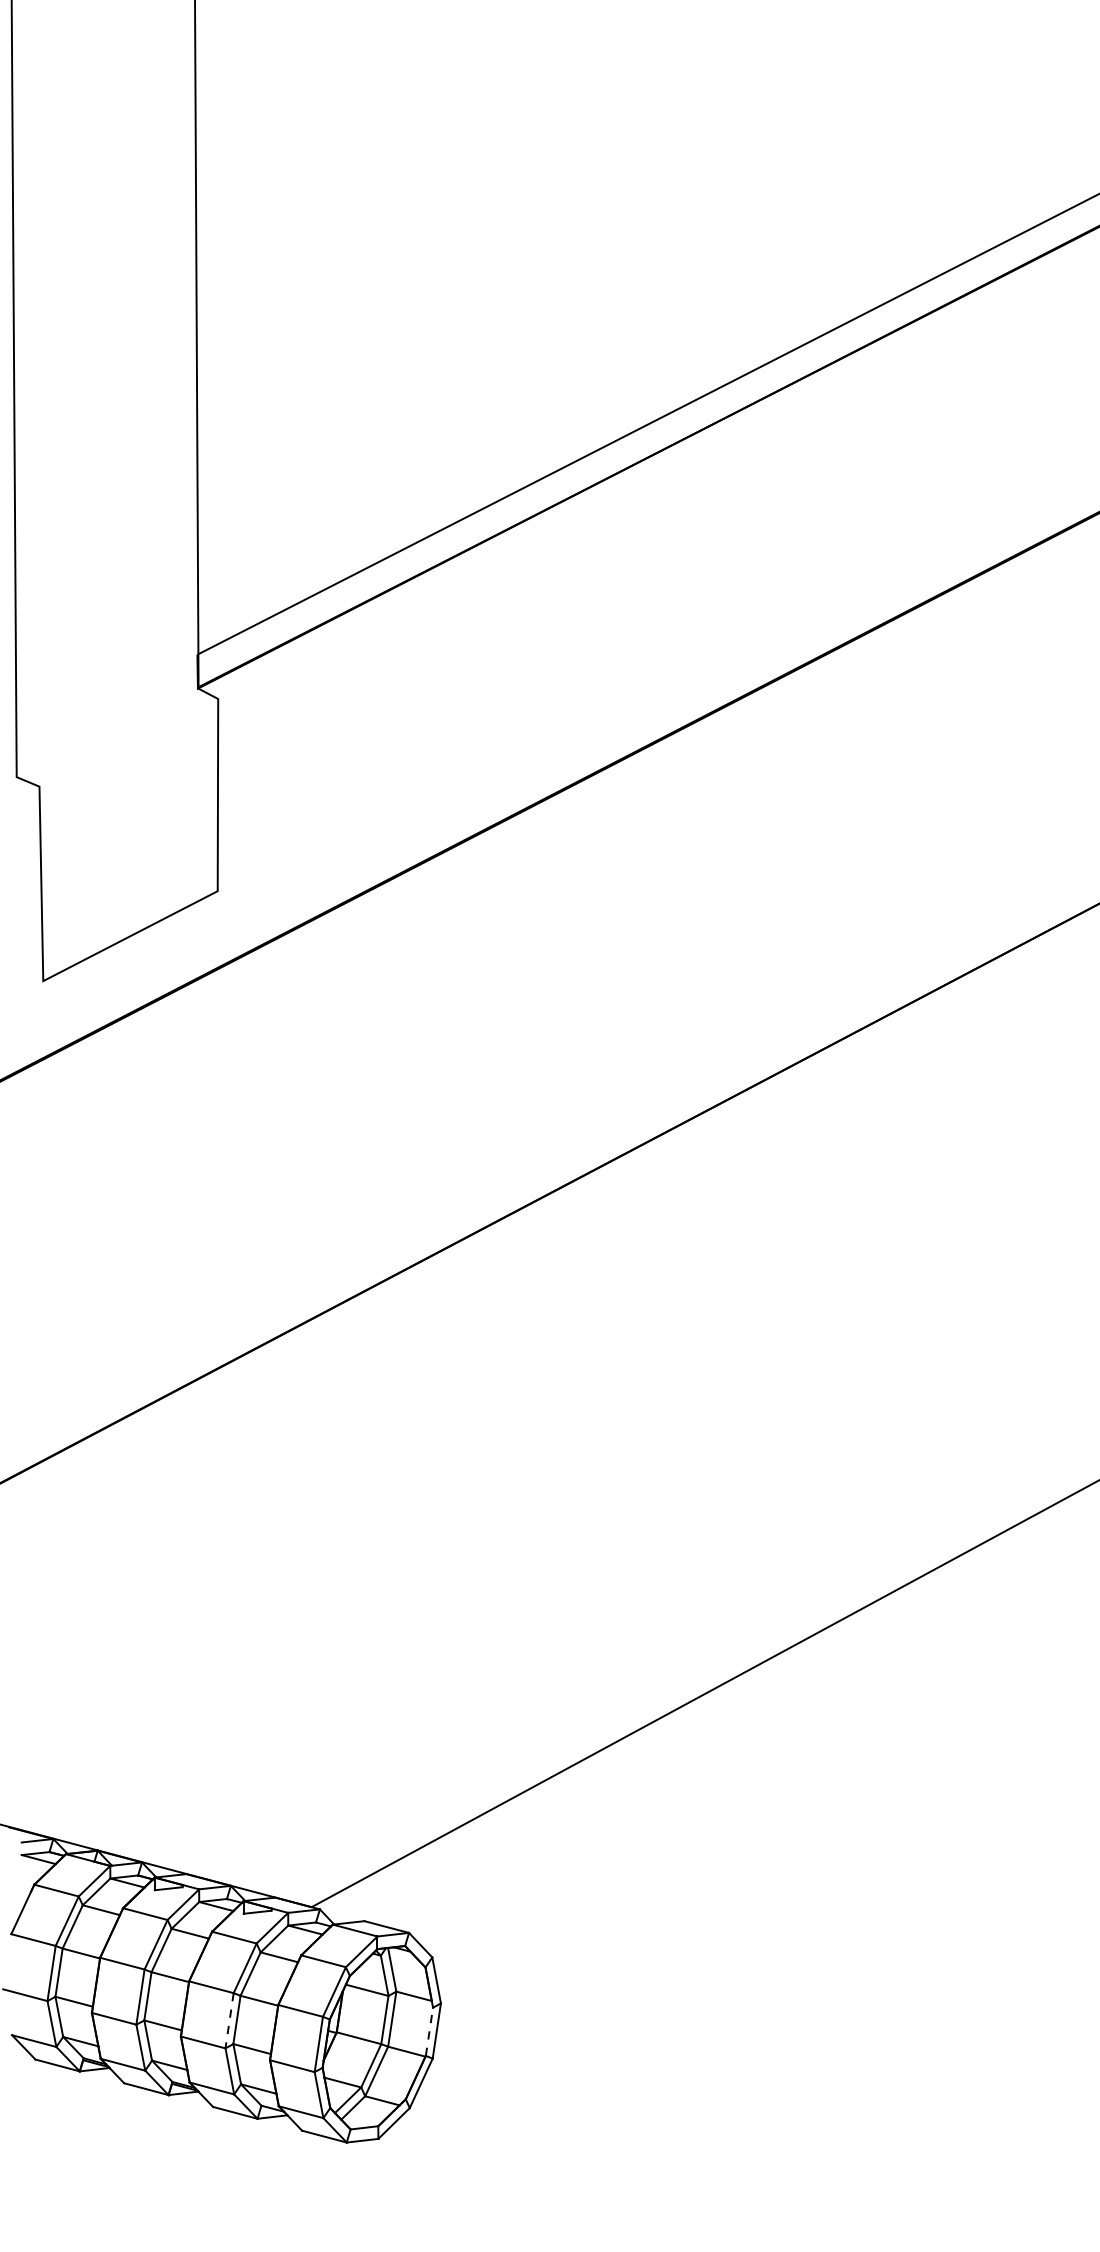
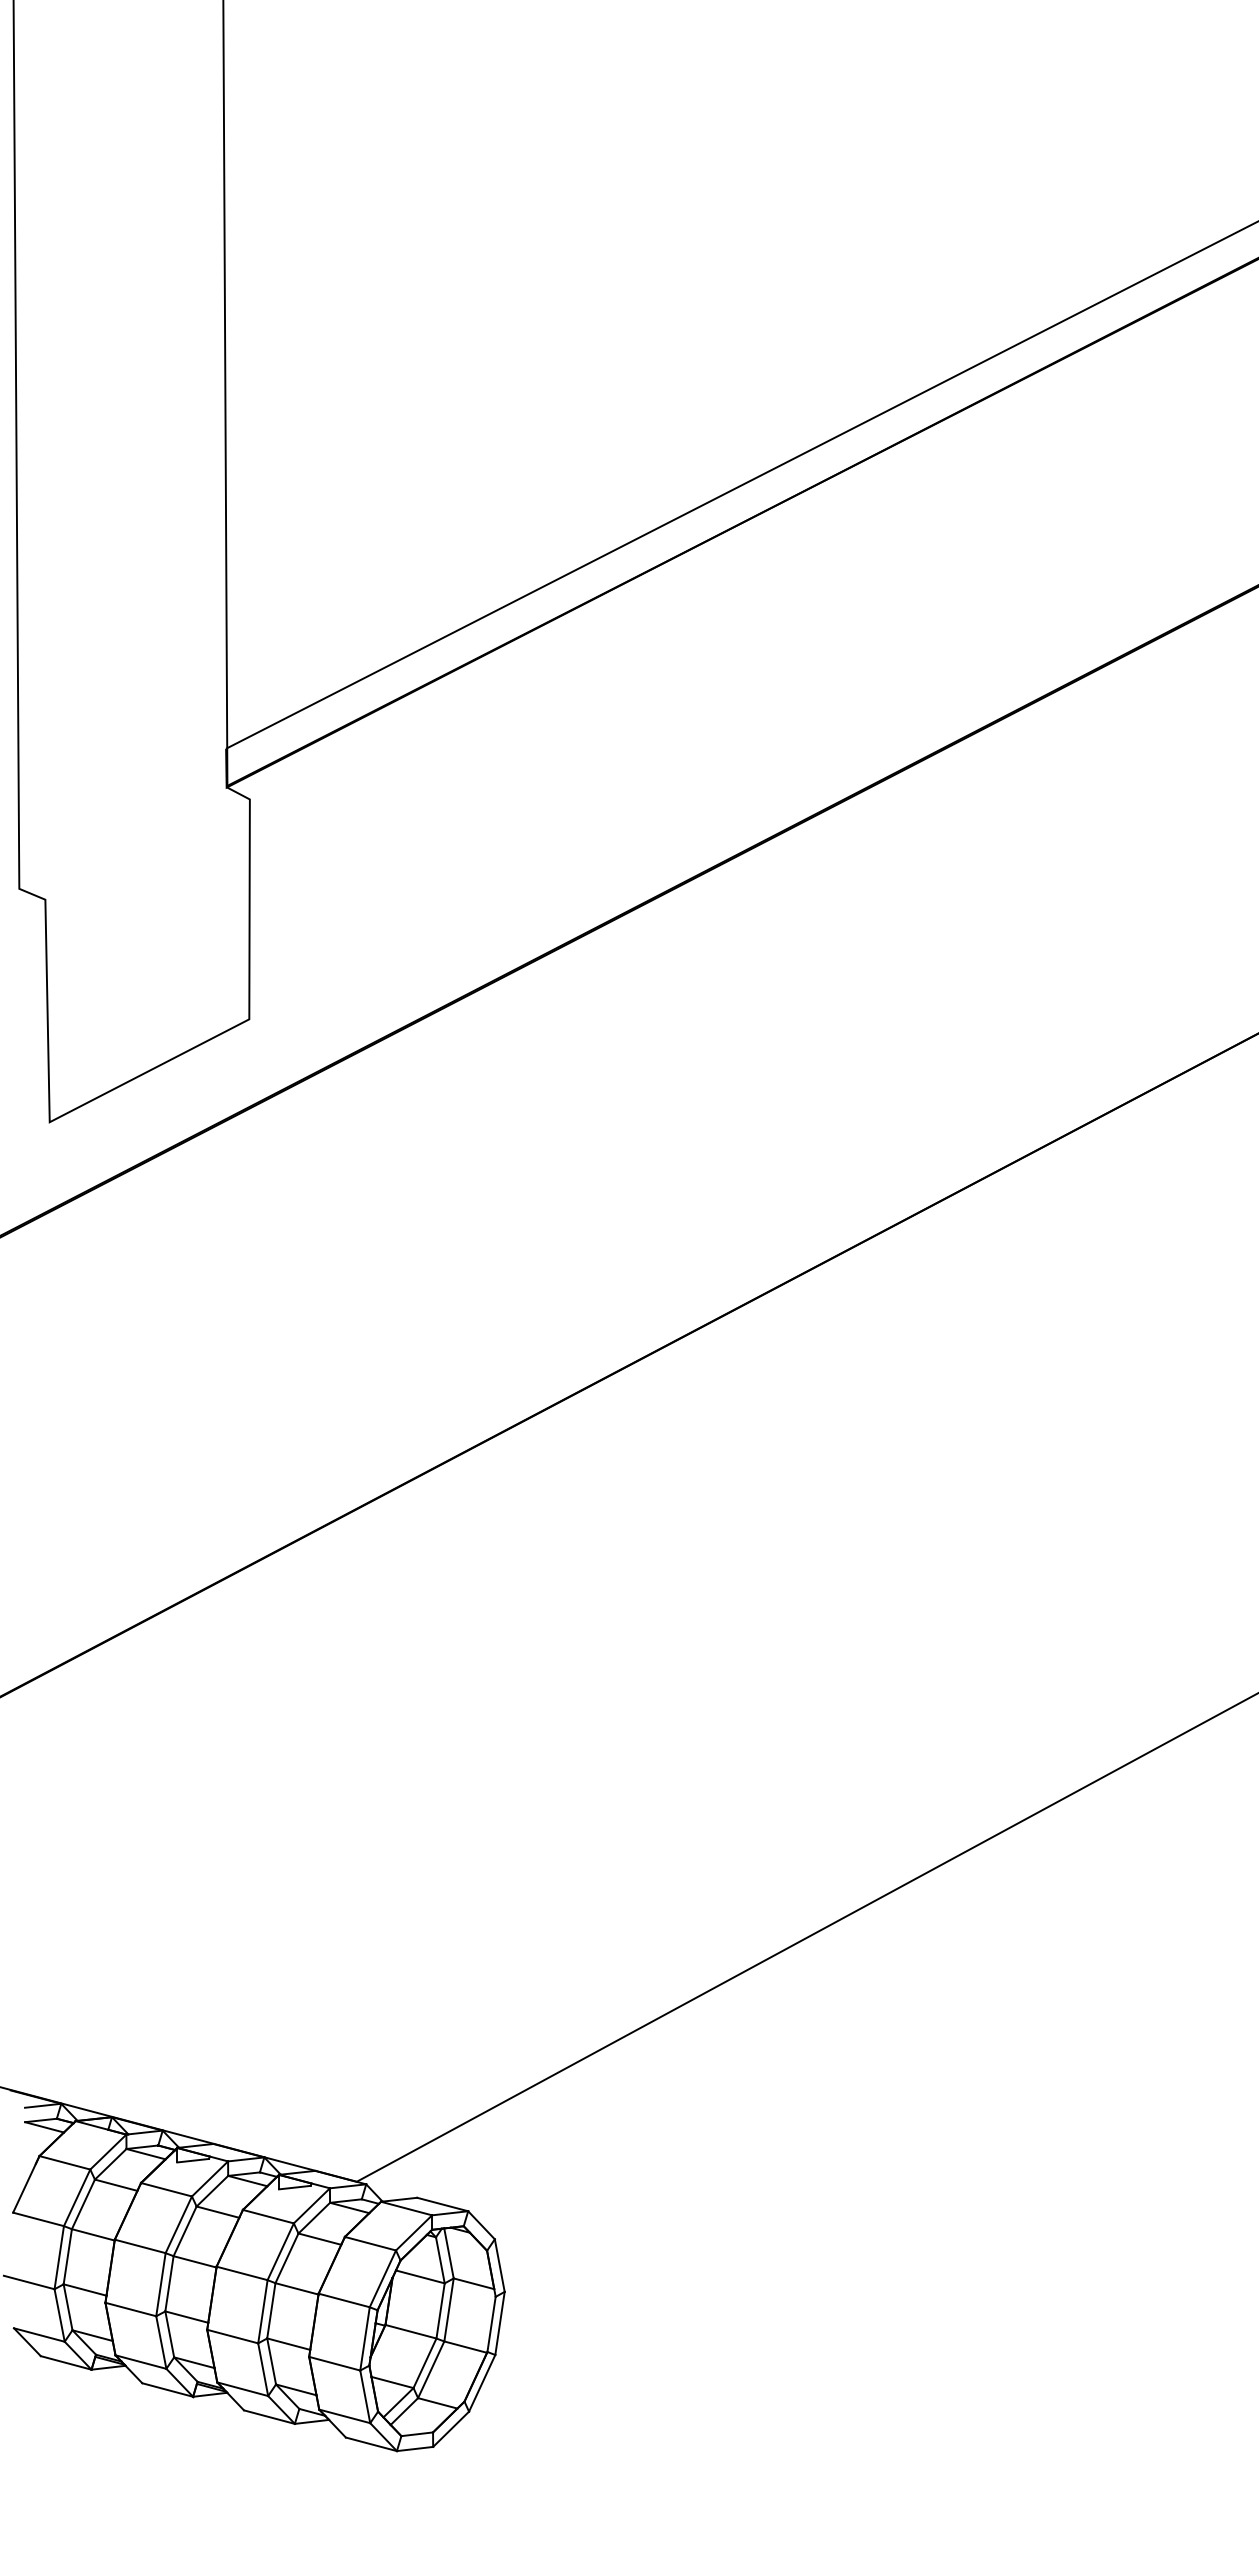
line: (229, 2020) -> (262, 2311), dashed -> solid
line: (429, 2031) -> (491, 2324), dashed -> solid

